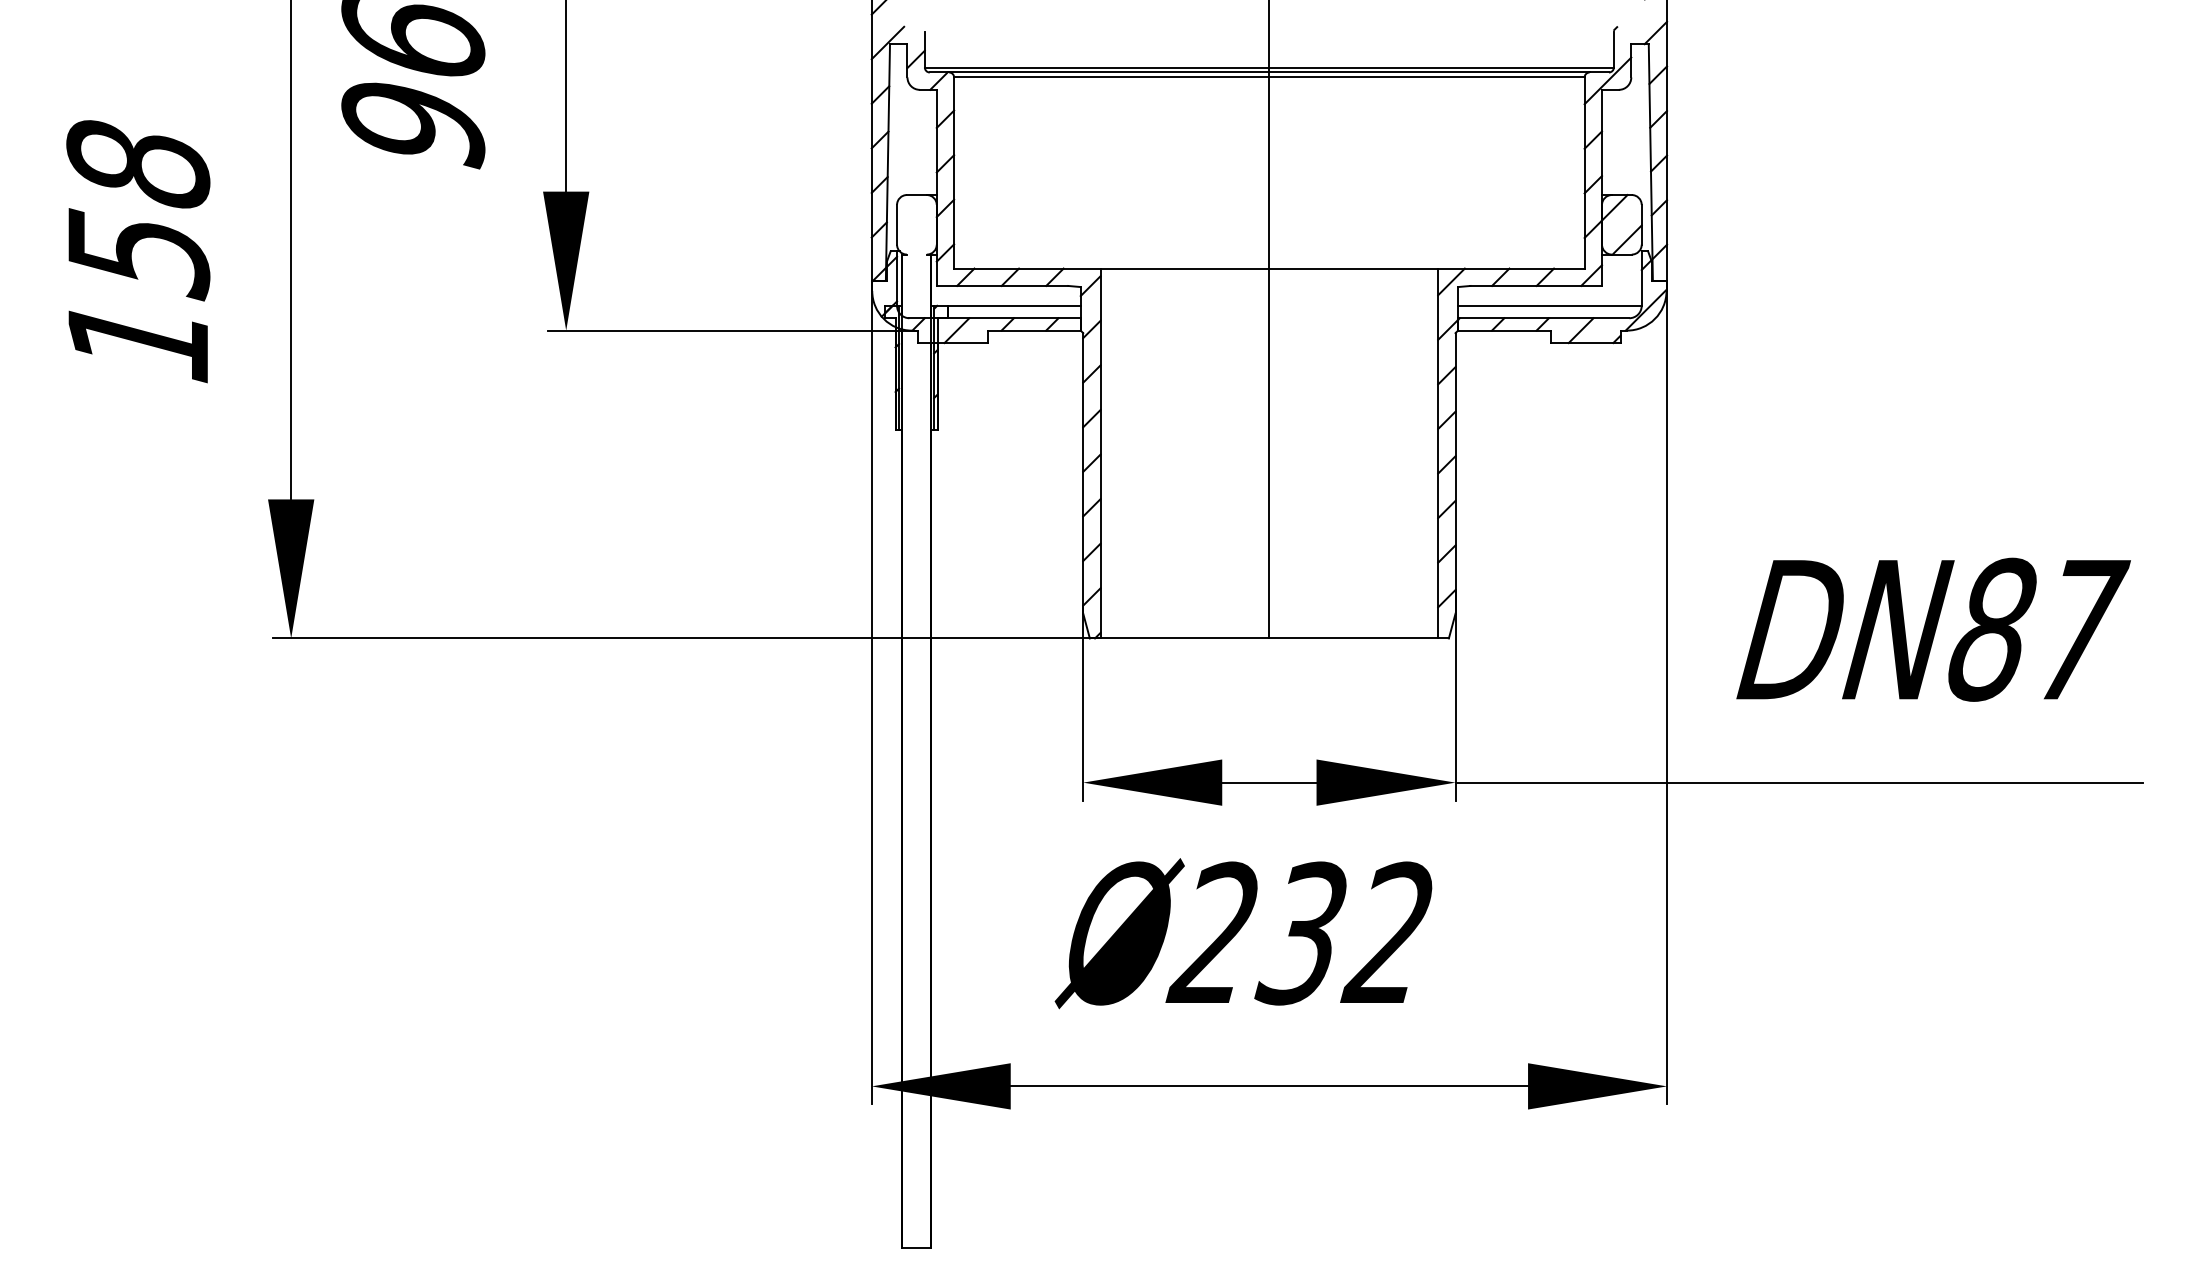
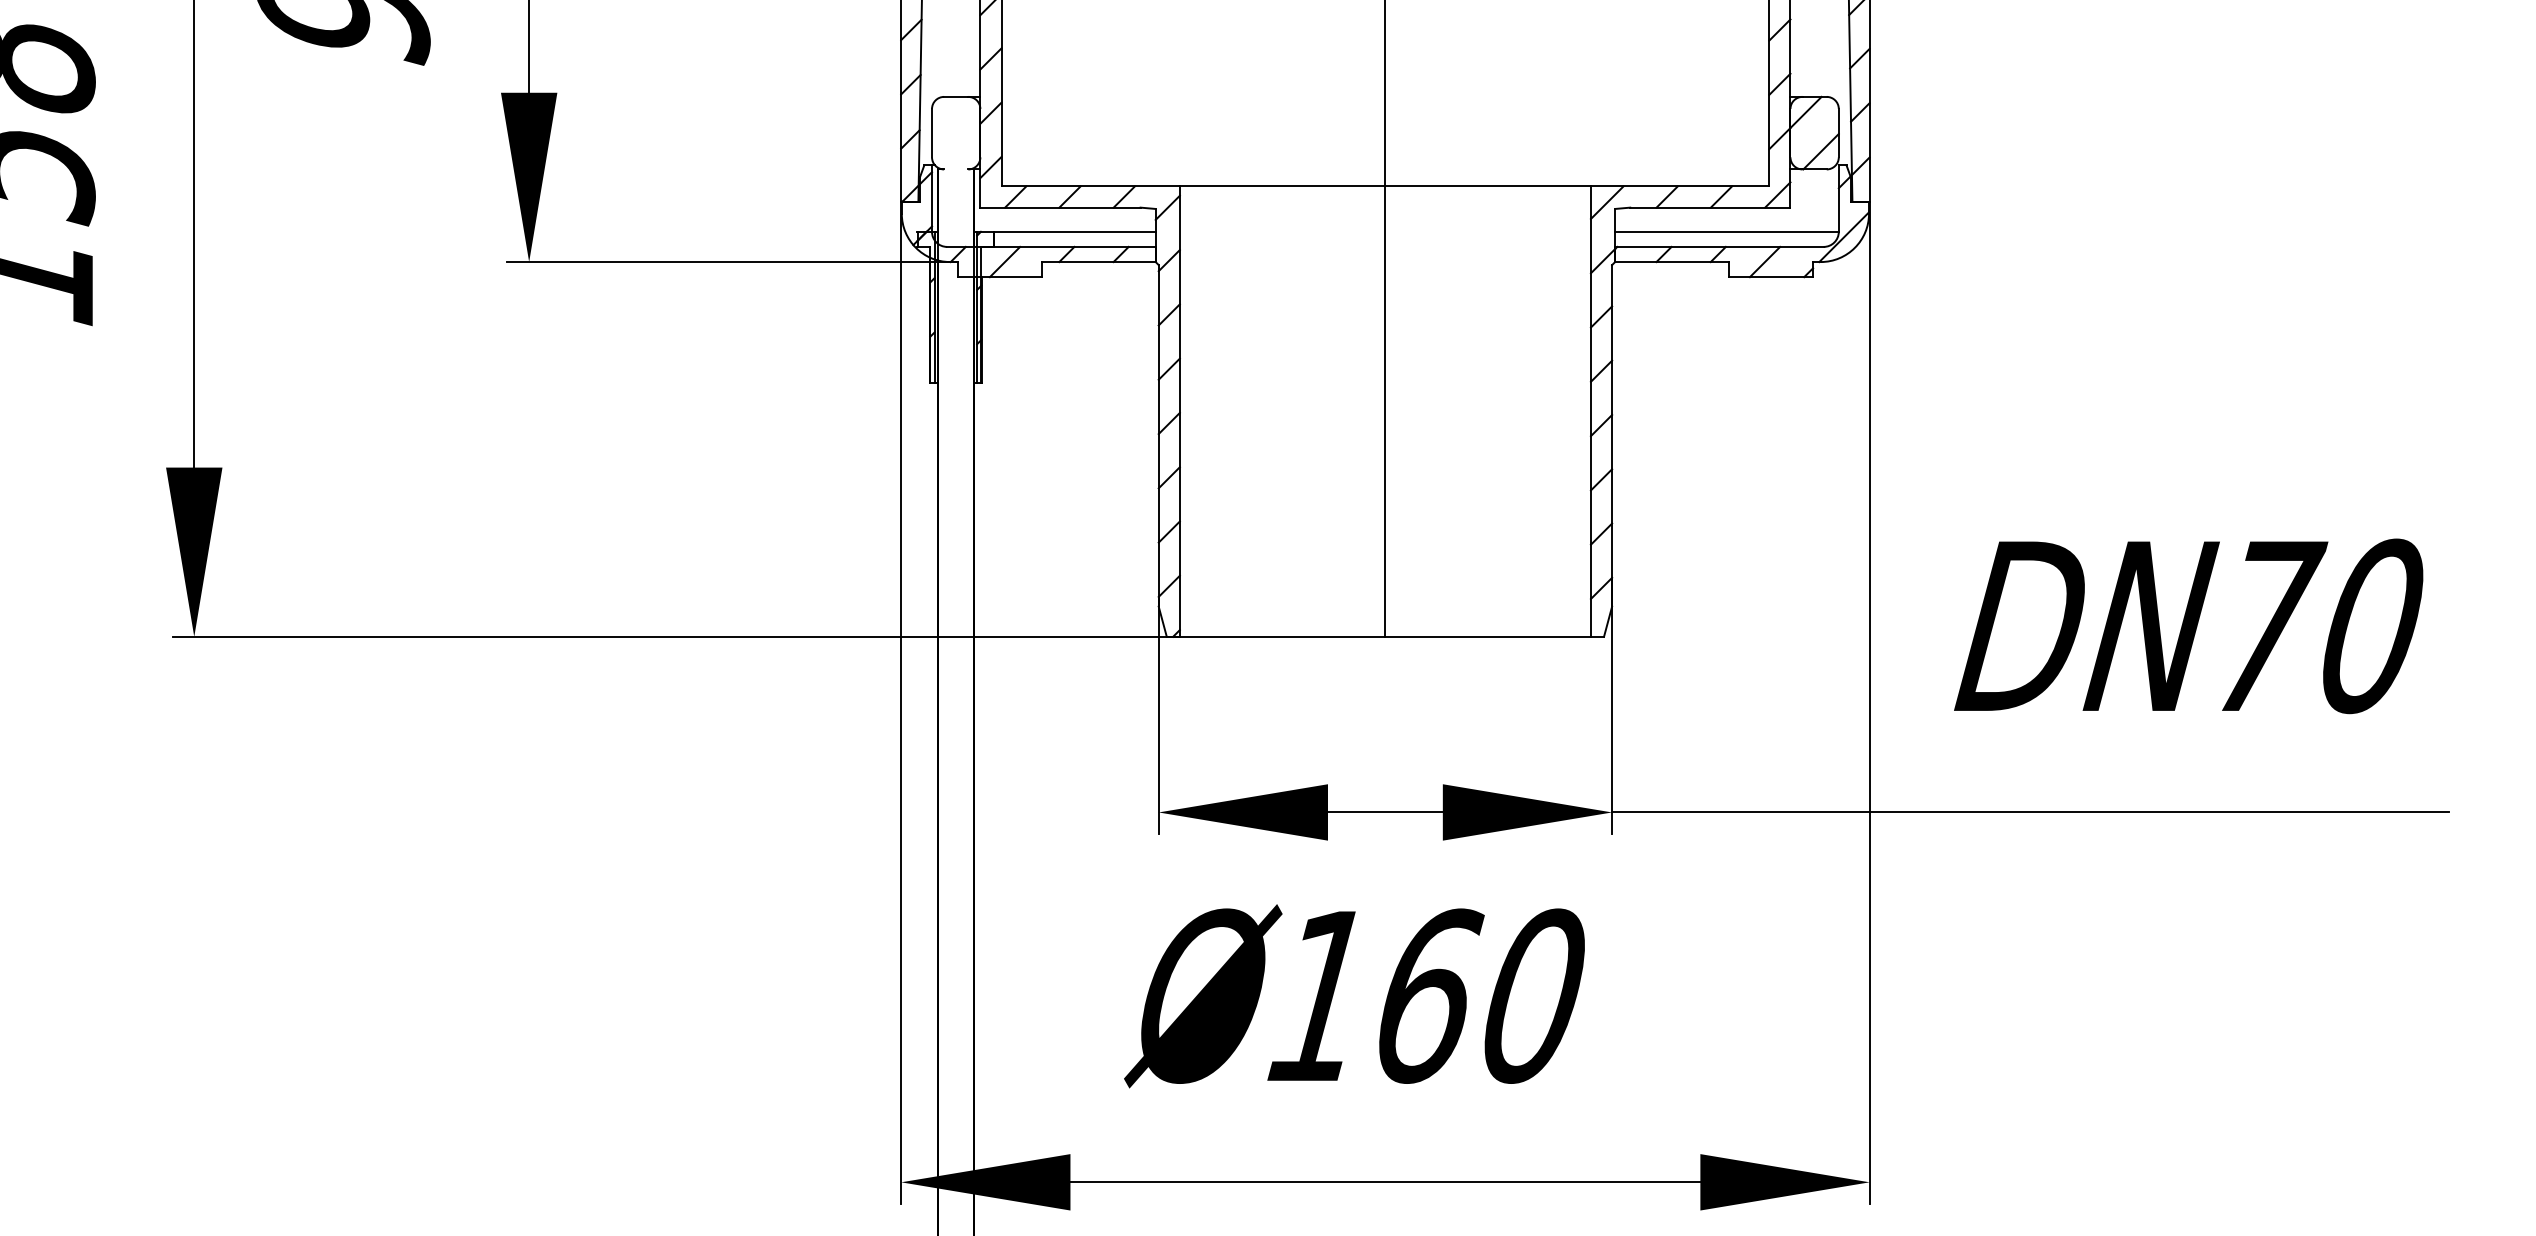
text: (2039, 629) -> (2323, 625), DN87 -> DN70
text: (1299, 933) -> (1422, 996), Ø232 -> Ø160

